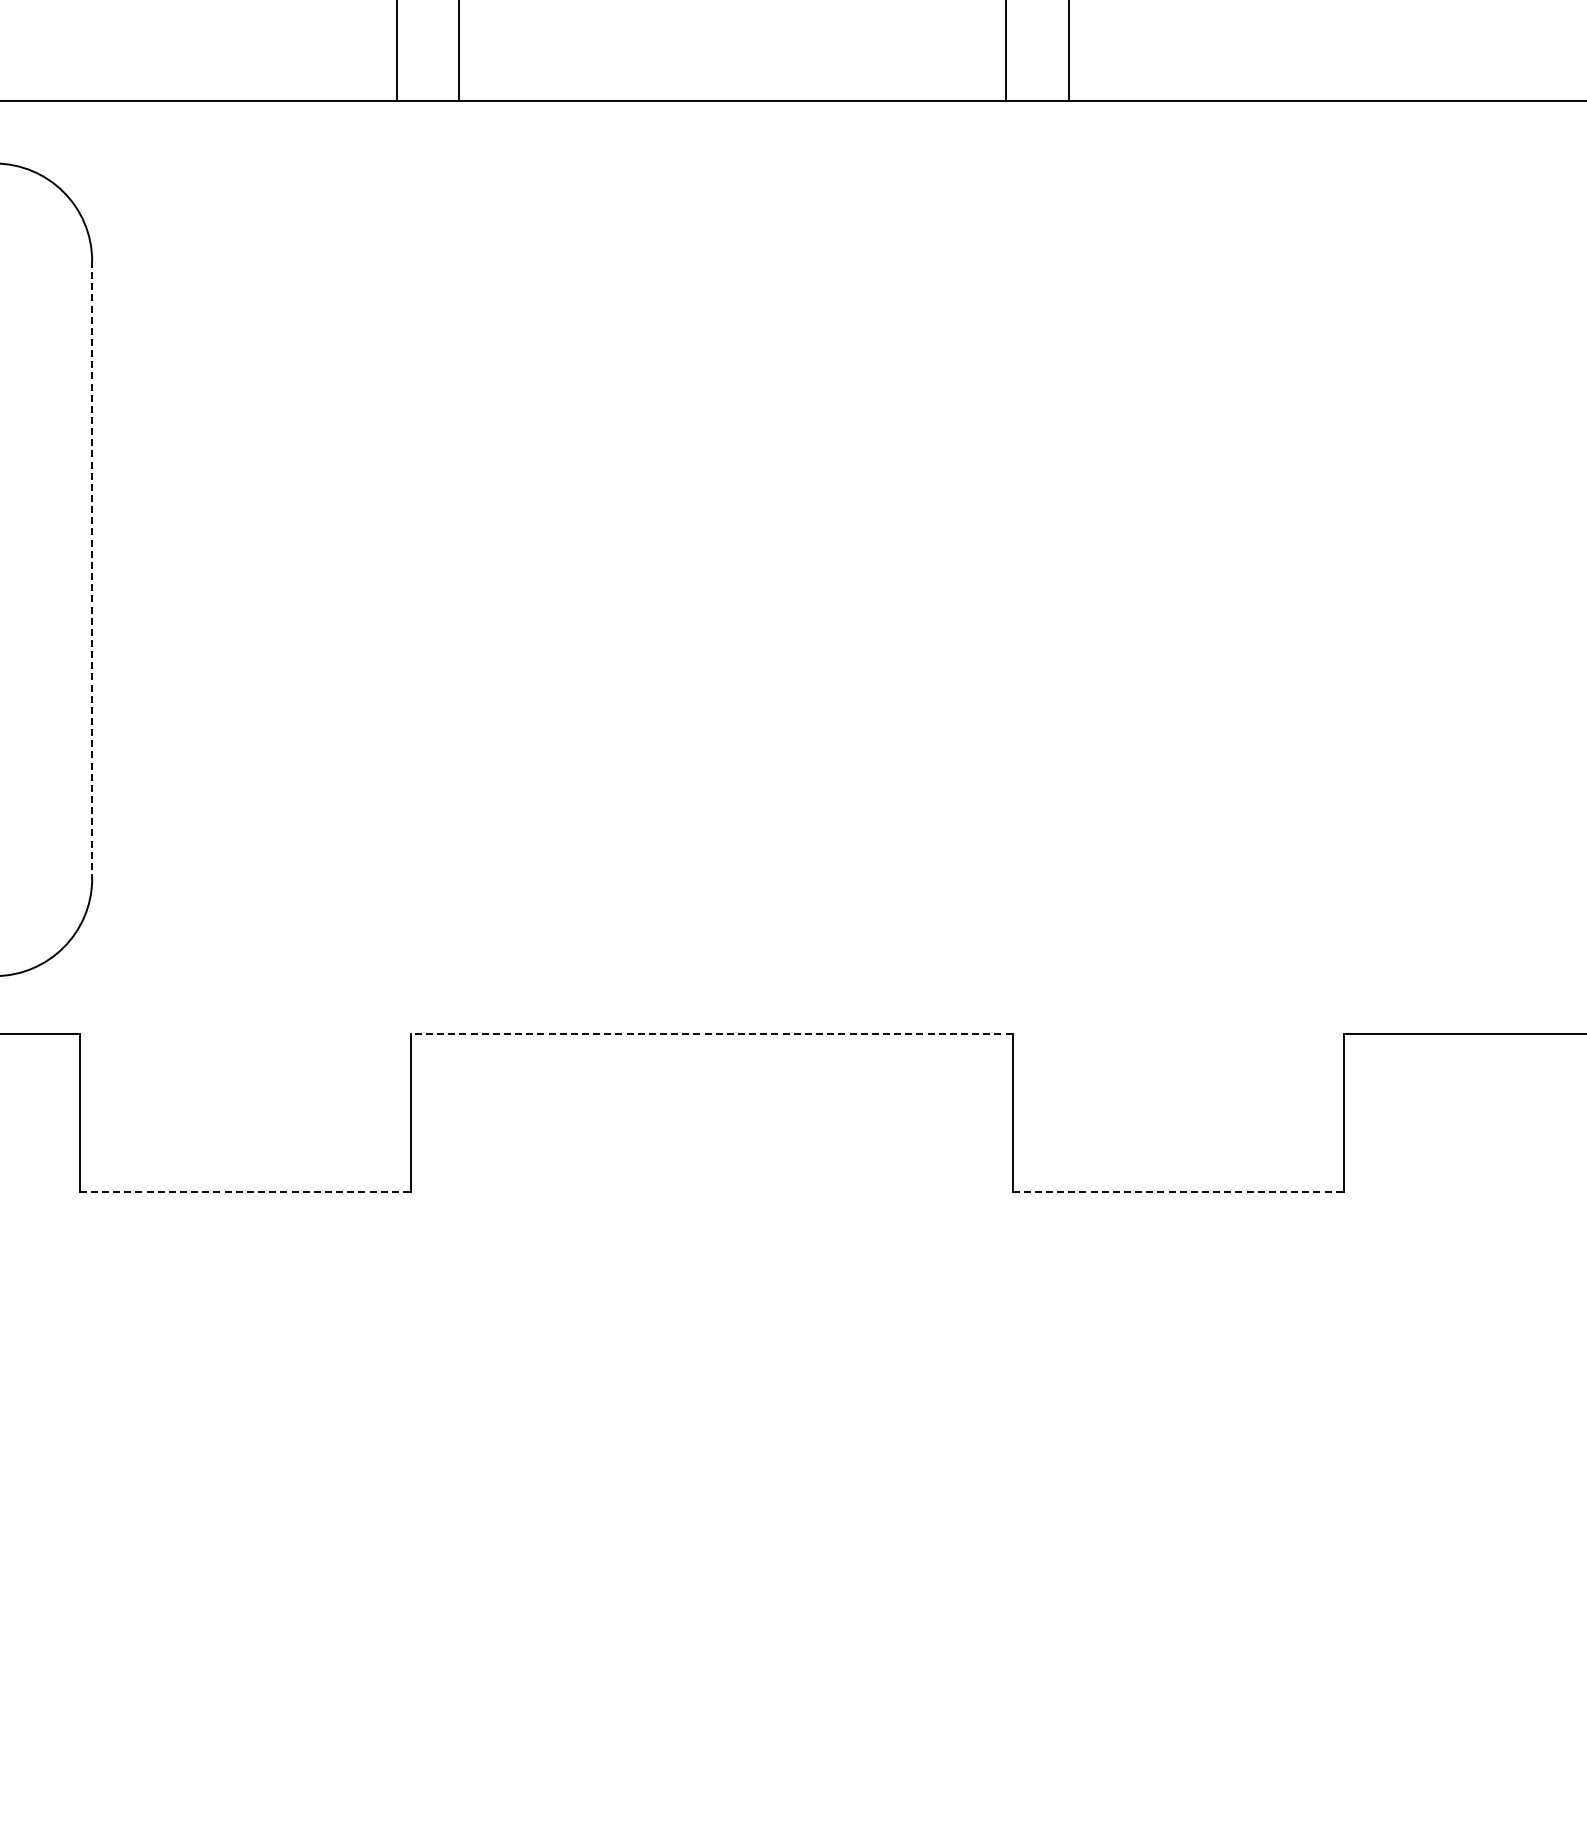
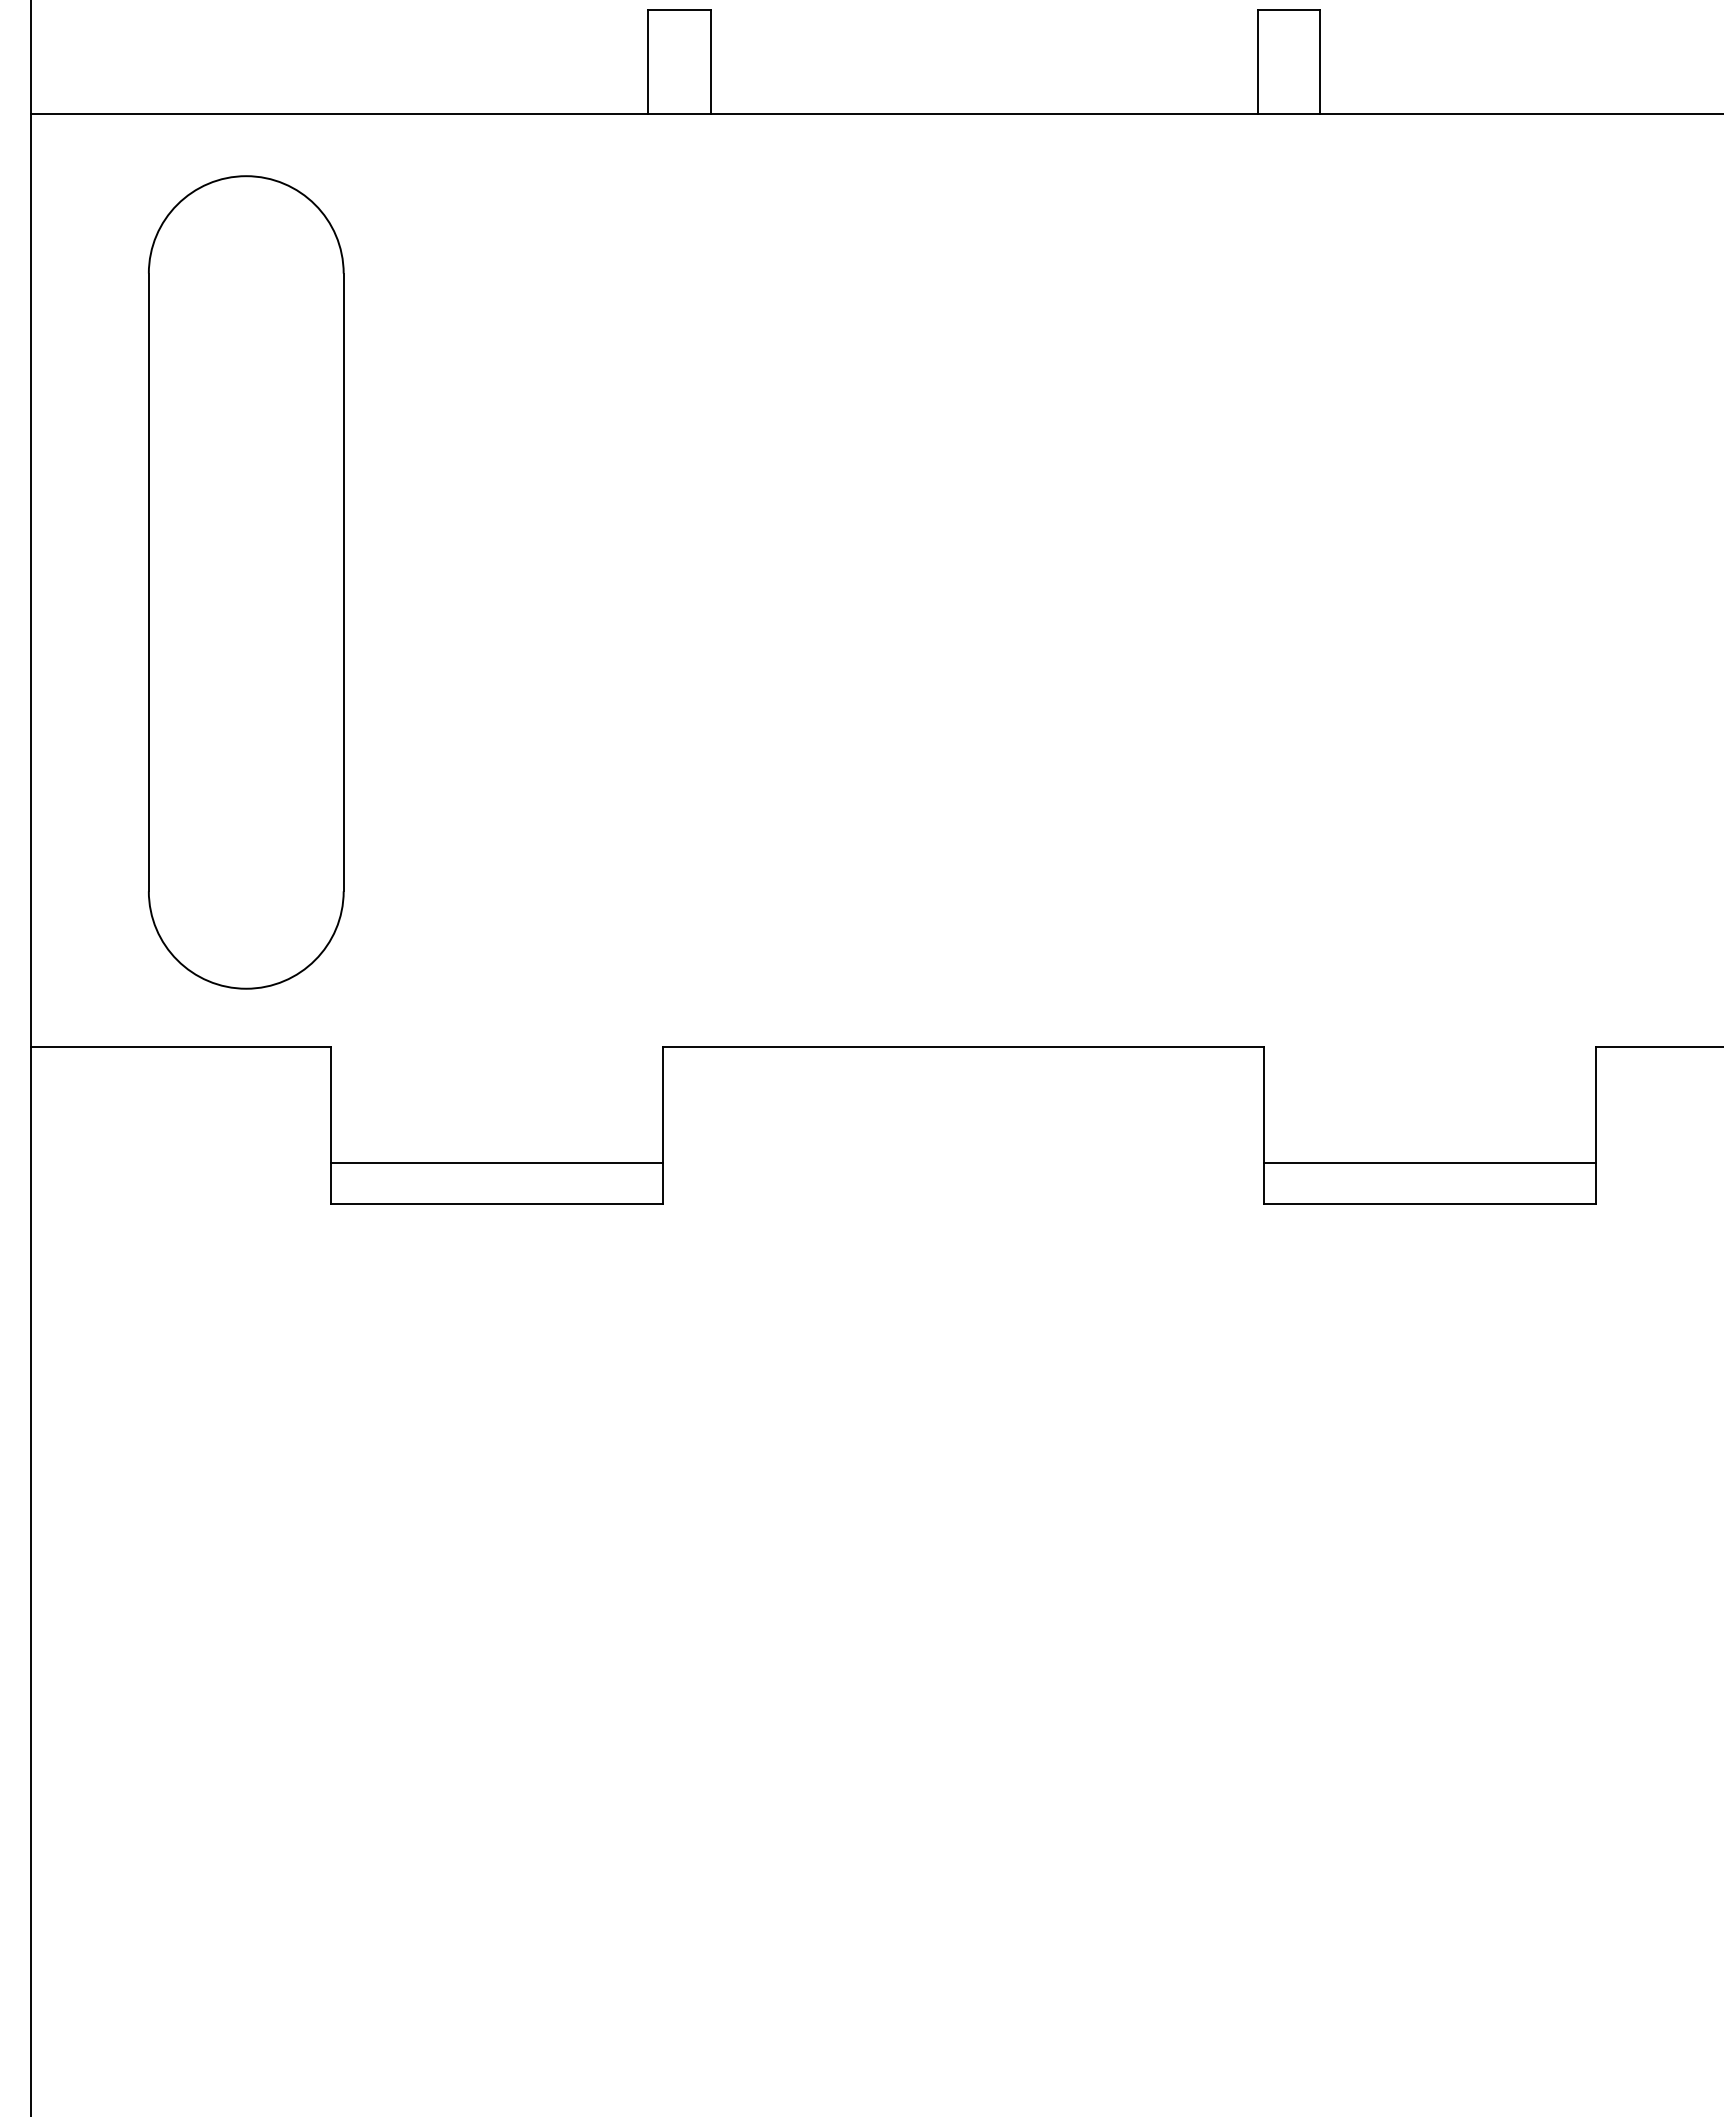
line: (91, 569) -> (343, 582), dashed -> solid
line: (711, 1033) -> (963, 1046), dashed -> solid
line: (244, 1149) -> (496, 1162), added
line: (1177, 1149) -> (1429, 1162), added
line: (245, 1191) -> (497, 1204), dashed -> solid
line: (1177, 1191) -> (1429, 1204), dashed -> solid

